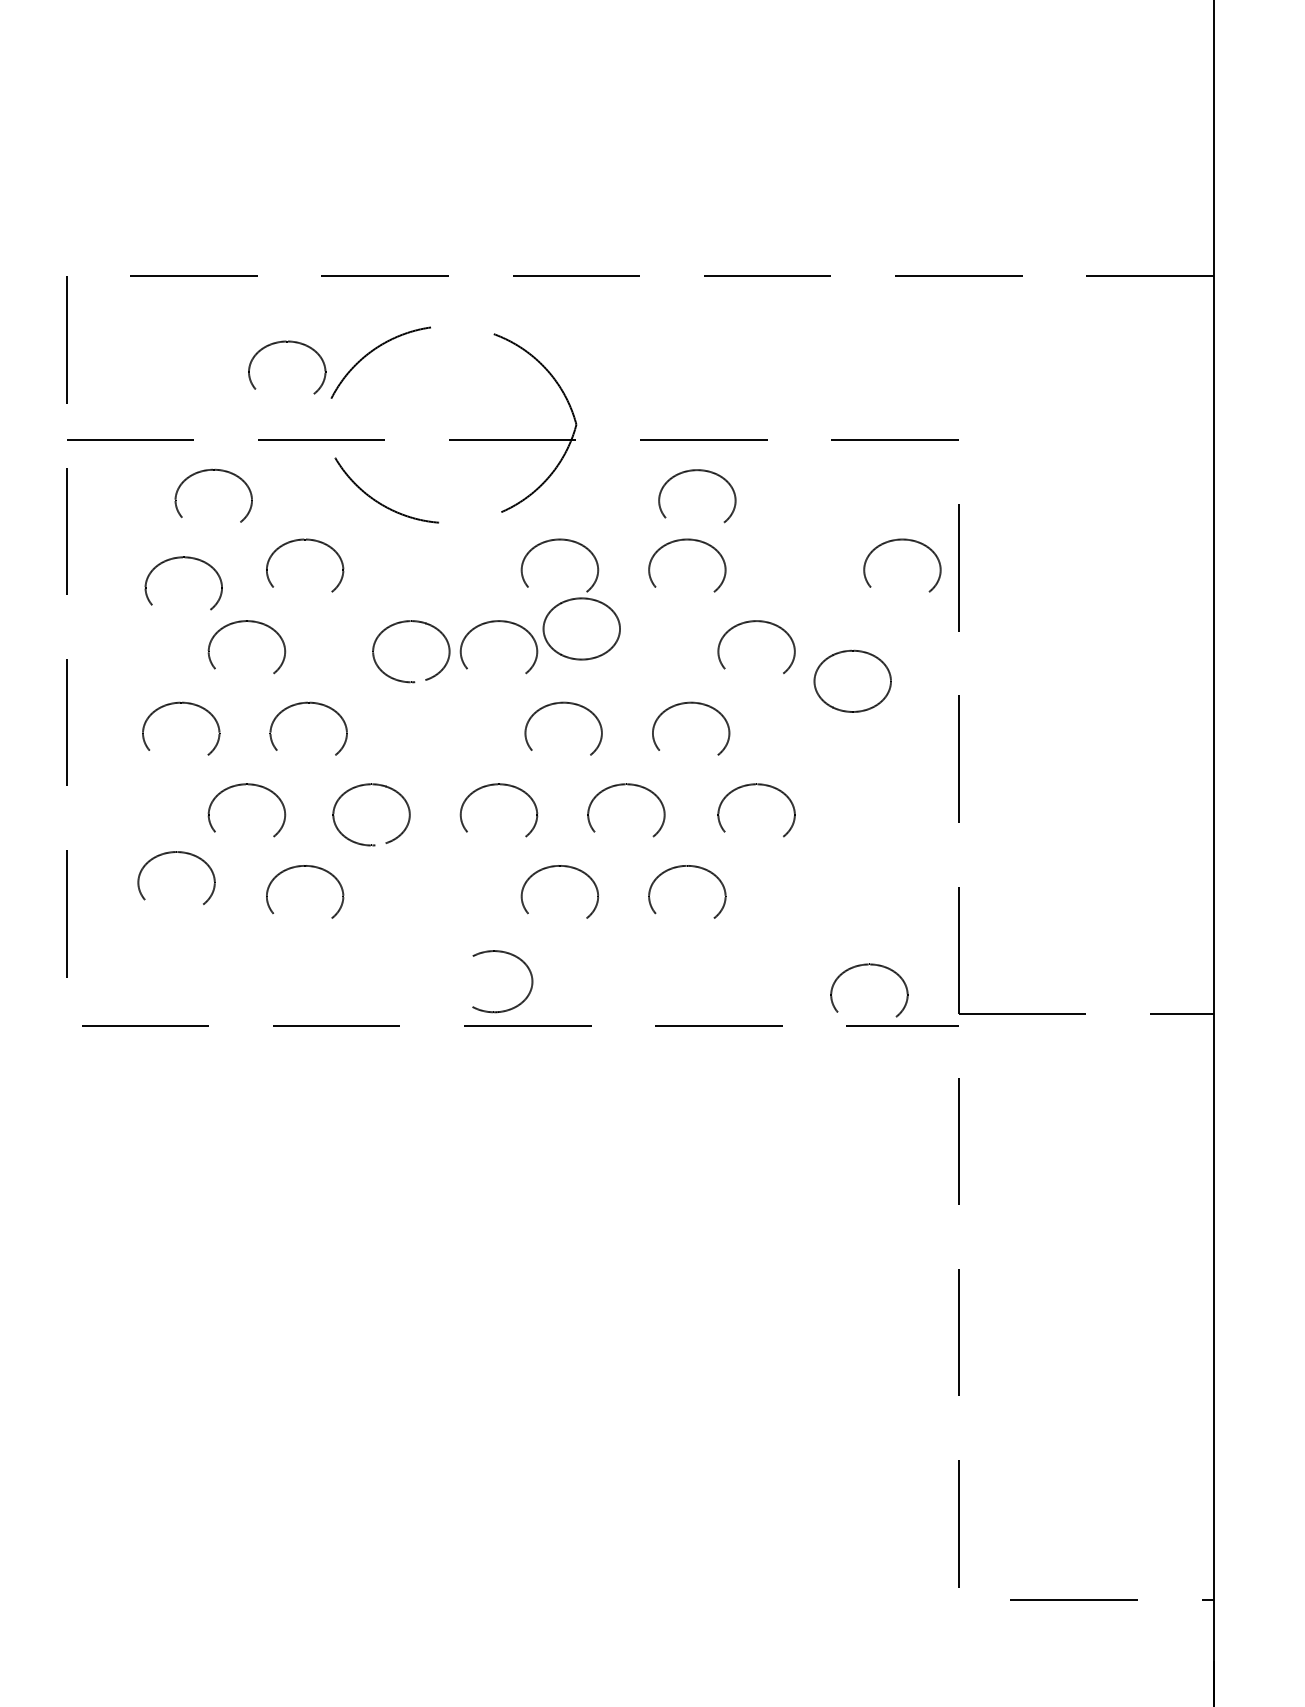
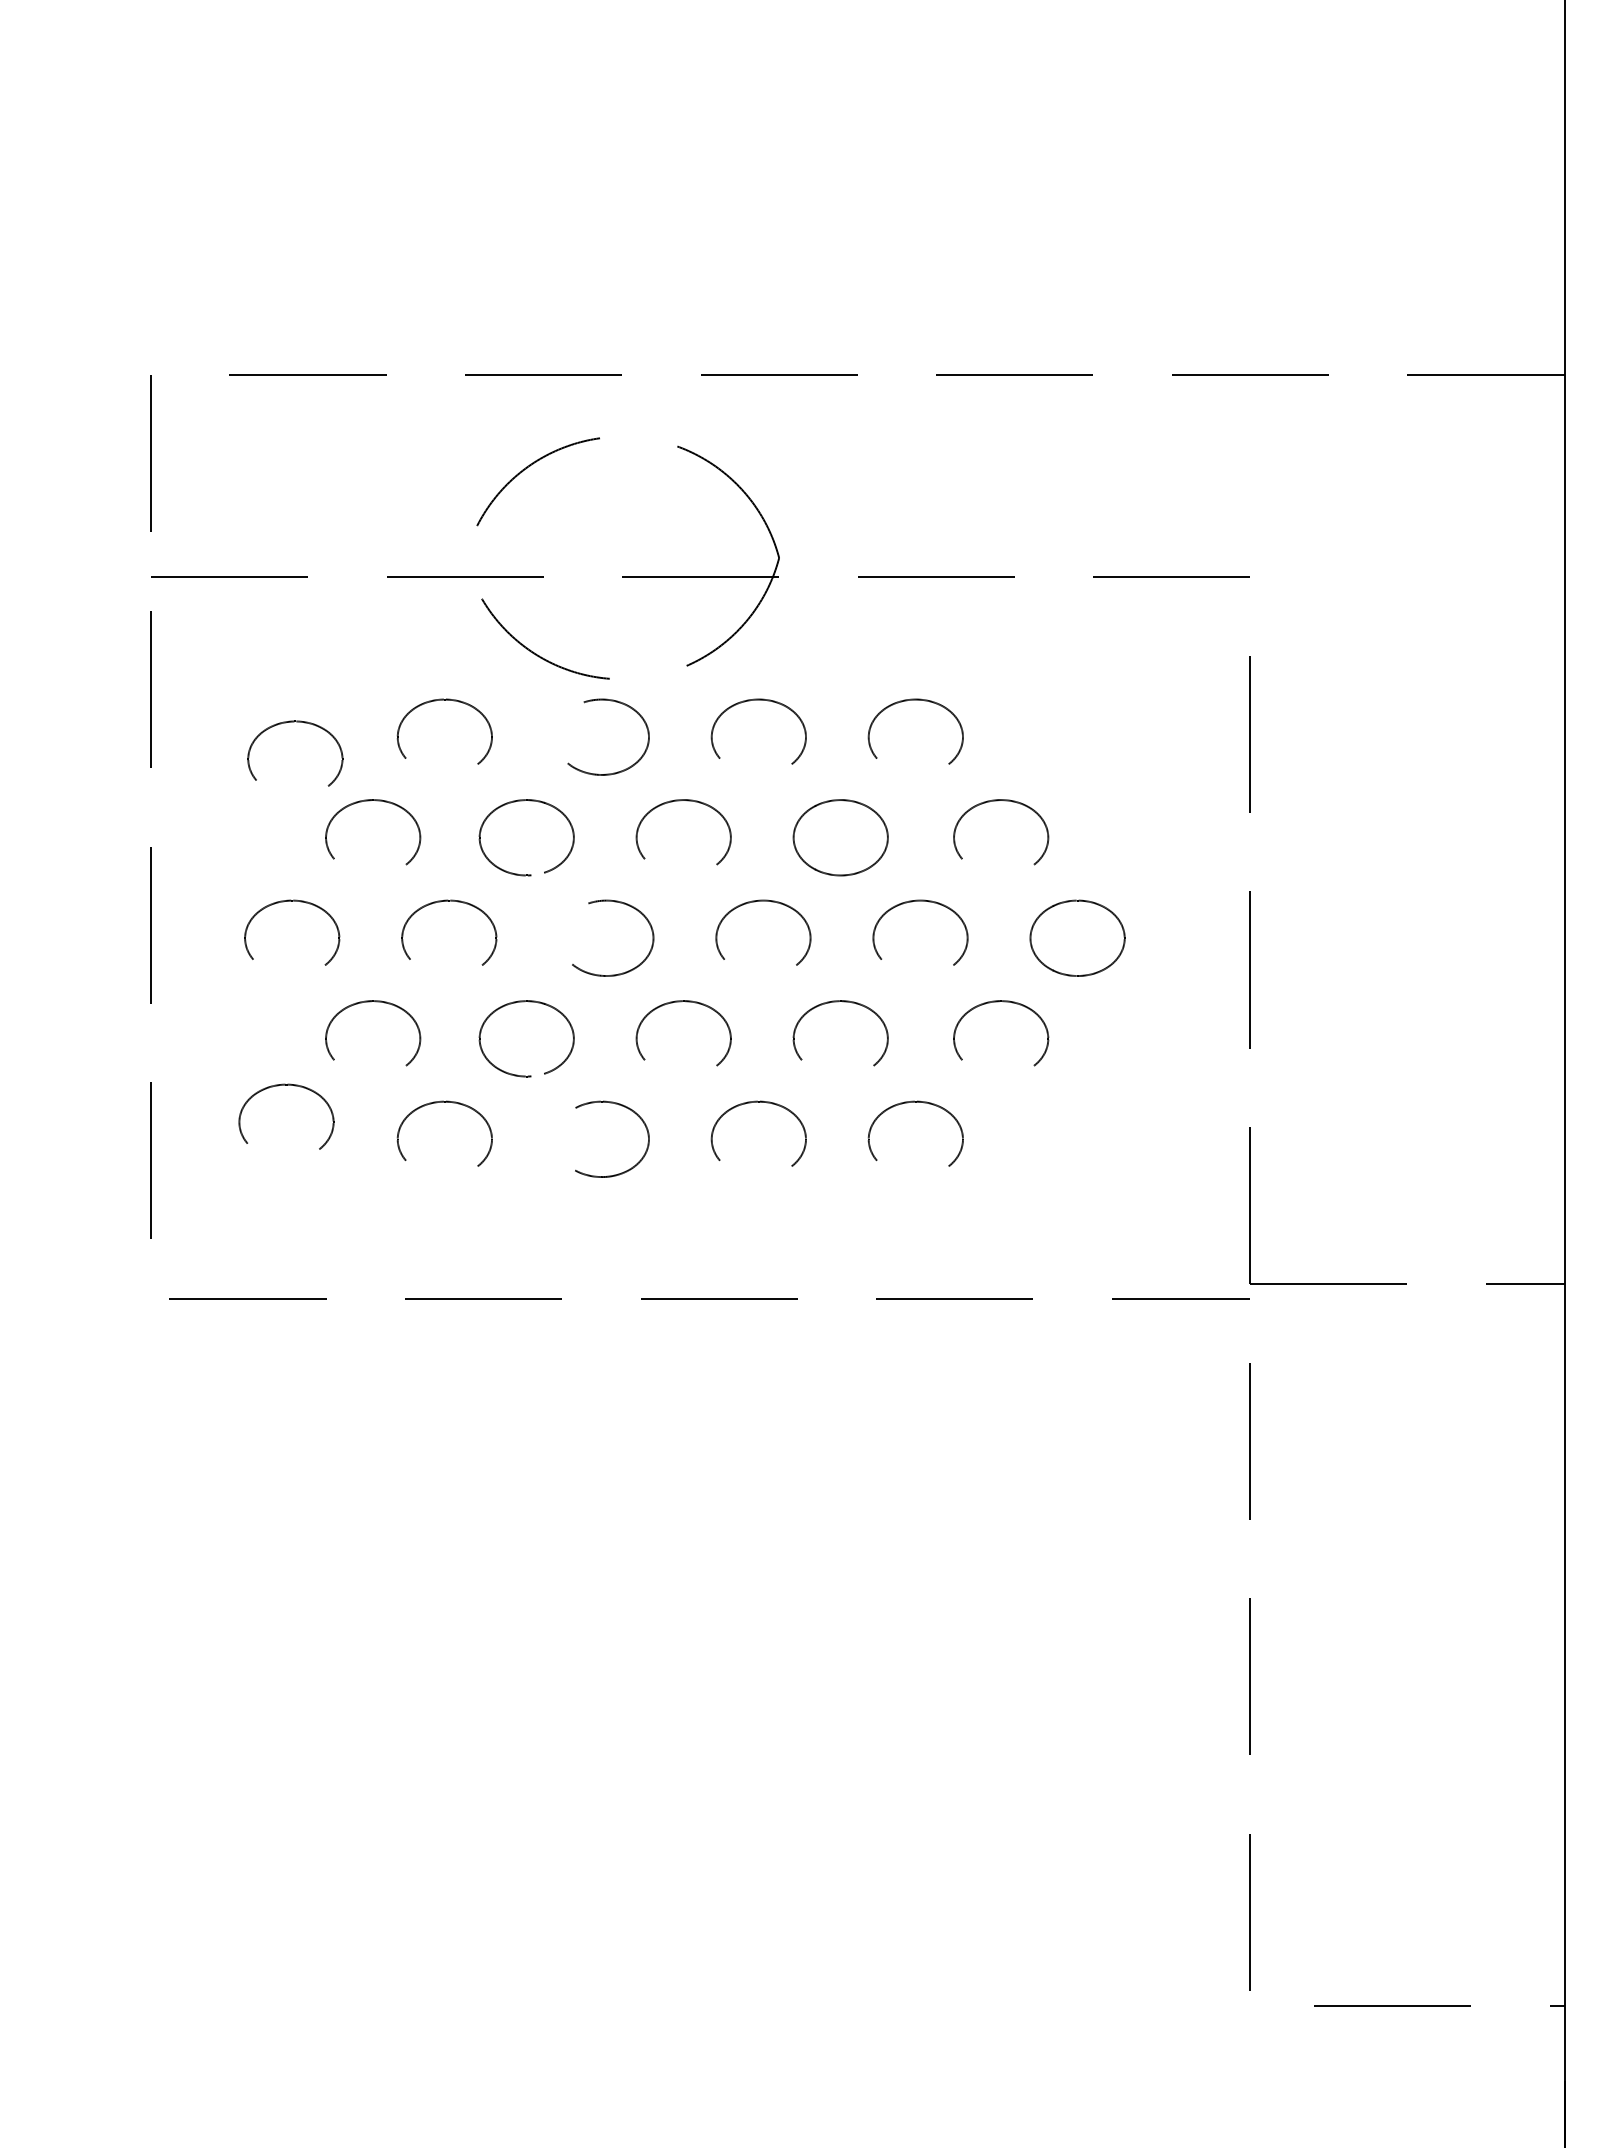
part: (286, 342) -> (422, 456), removed
part: (213, 470) -> (332, 614), removed
part: (700, 471) -> (931, 615), removed
part: (902, 540) -> (1180, 700), removed
part: (443, 541) -> (615, 702), added
part: (408, 622) -> (523, 801), moved
part: (581, 628) -> (840, 837), moved
part: (852, 680) -> (1077, 937), moved
part: (450, 705) -> (623, 904), added
part: (518, 959) -> (631, 1111), moved
part: (868, 965) -> (1138, 1224), removed

